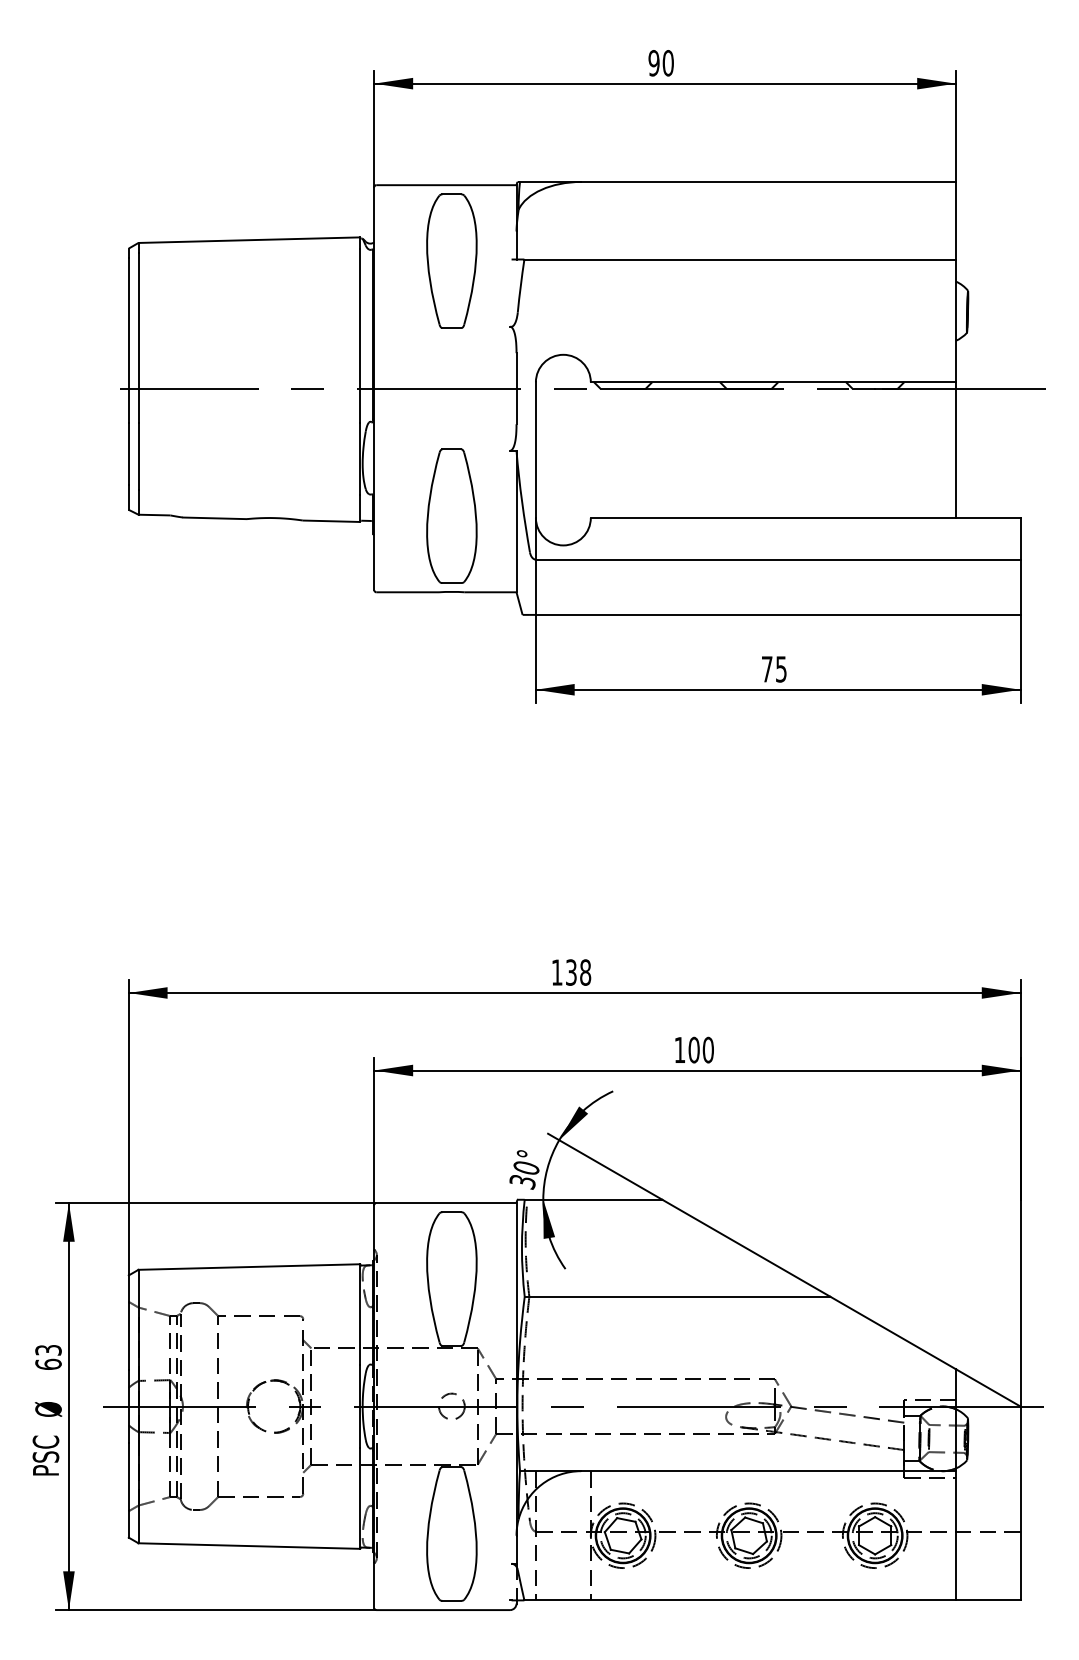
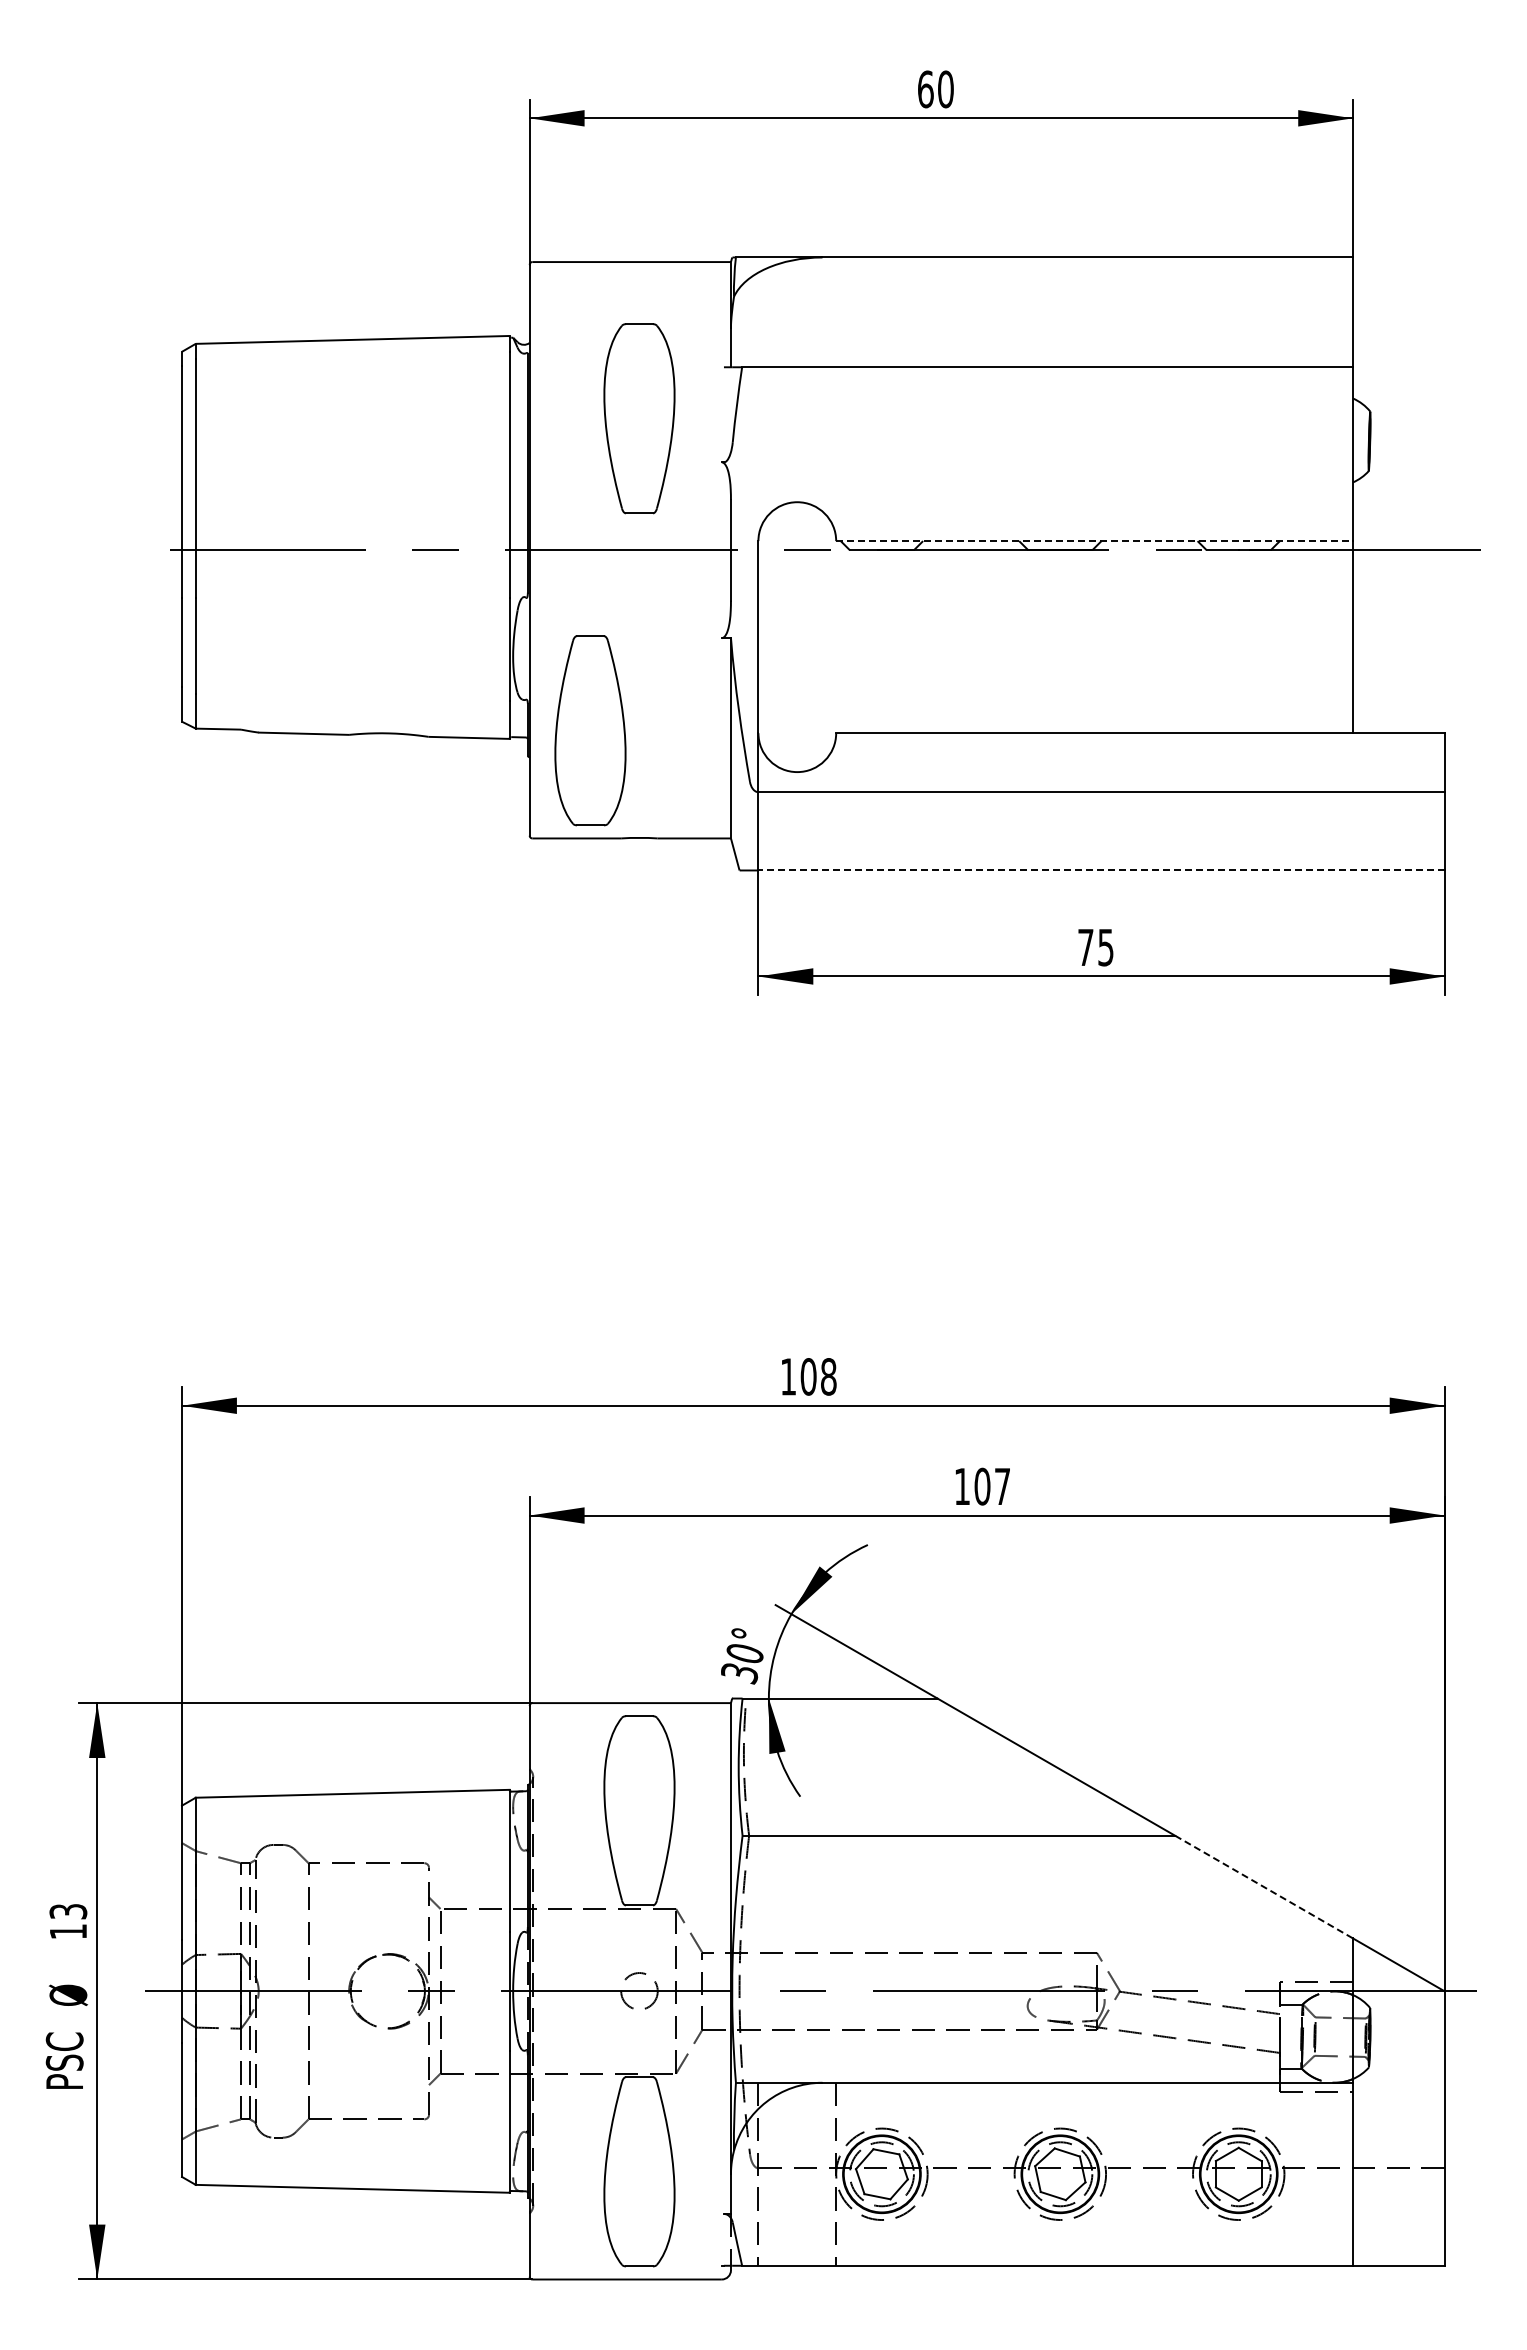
text: (653, 63) -> (925, 89), 90 -> 60
part: (451, 261) -> (639, 418), moved
line: (773, 382) -> (1095, 541), solid -> dashed
part: (451, 516) -> (590, 730), moved
line: (778, 614) -> (1101, 870), solid -> dashed
text: (571, 972) -> (808, 1376), 138 -> 108
text: (708, 1050) -> (1002, 1486), 100 -> 107
line: (893, 1333) -> (1264, 1887), solid -> dashed
text: (48, 1364) -> (68, 1931), 63 -> 13

